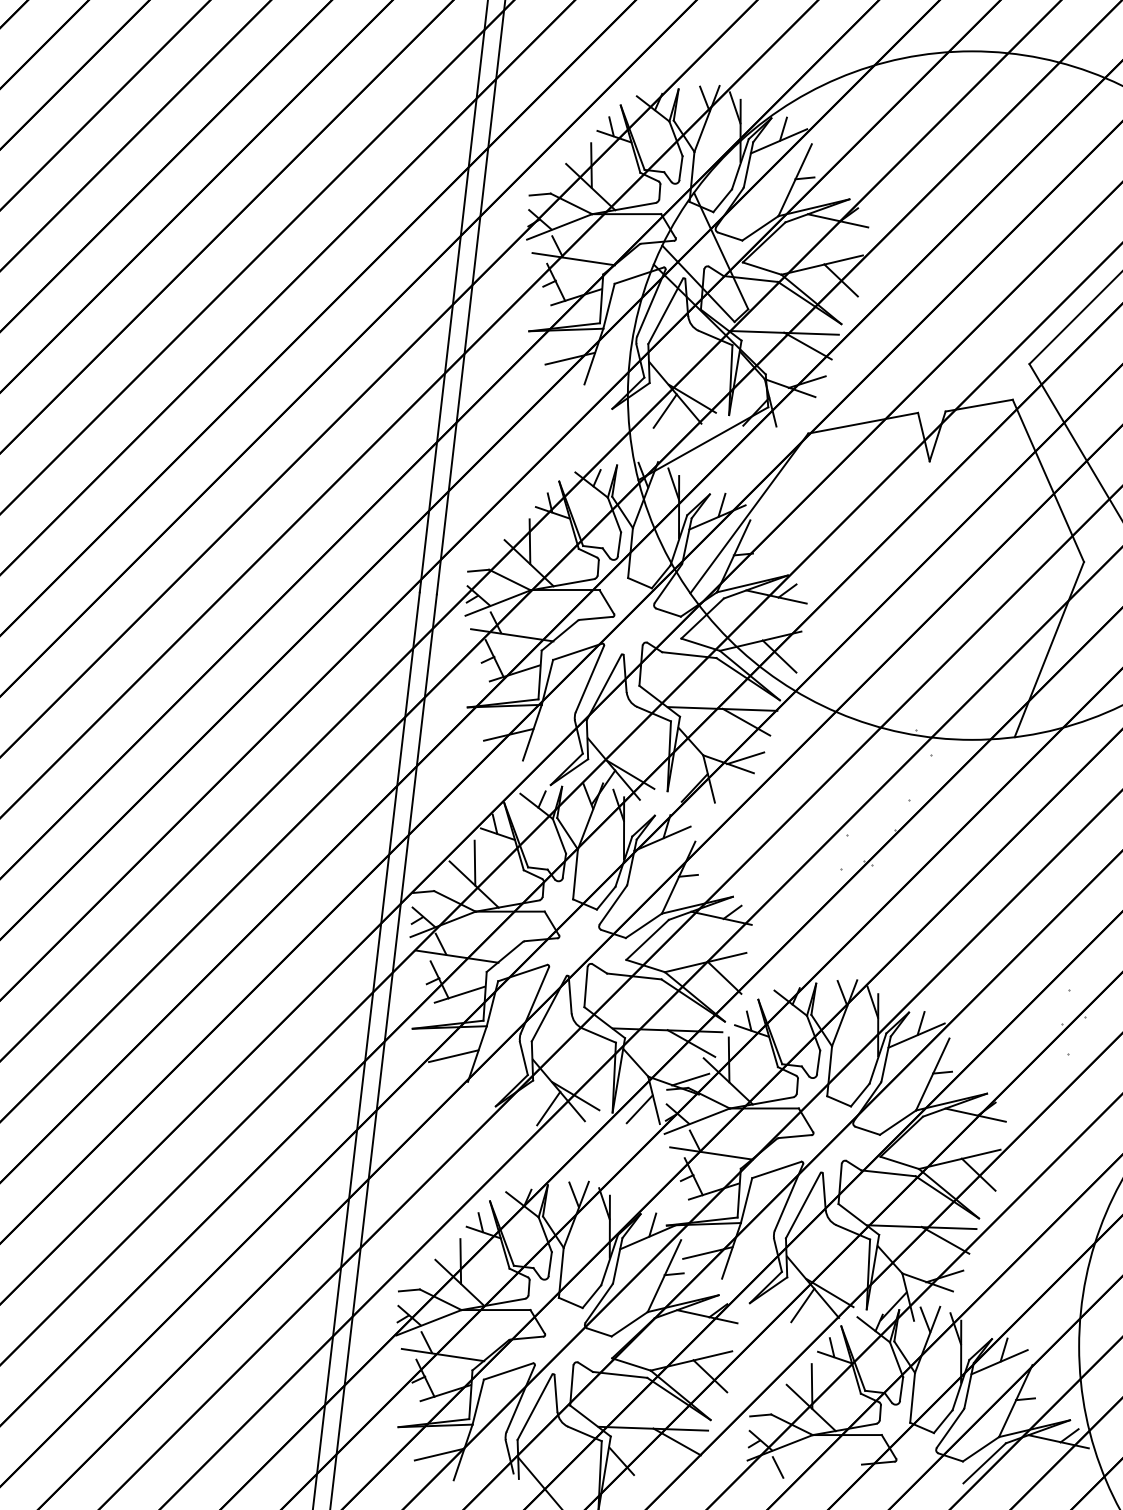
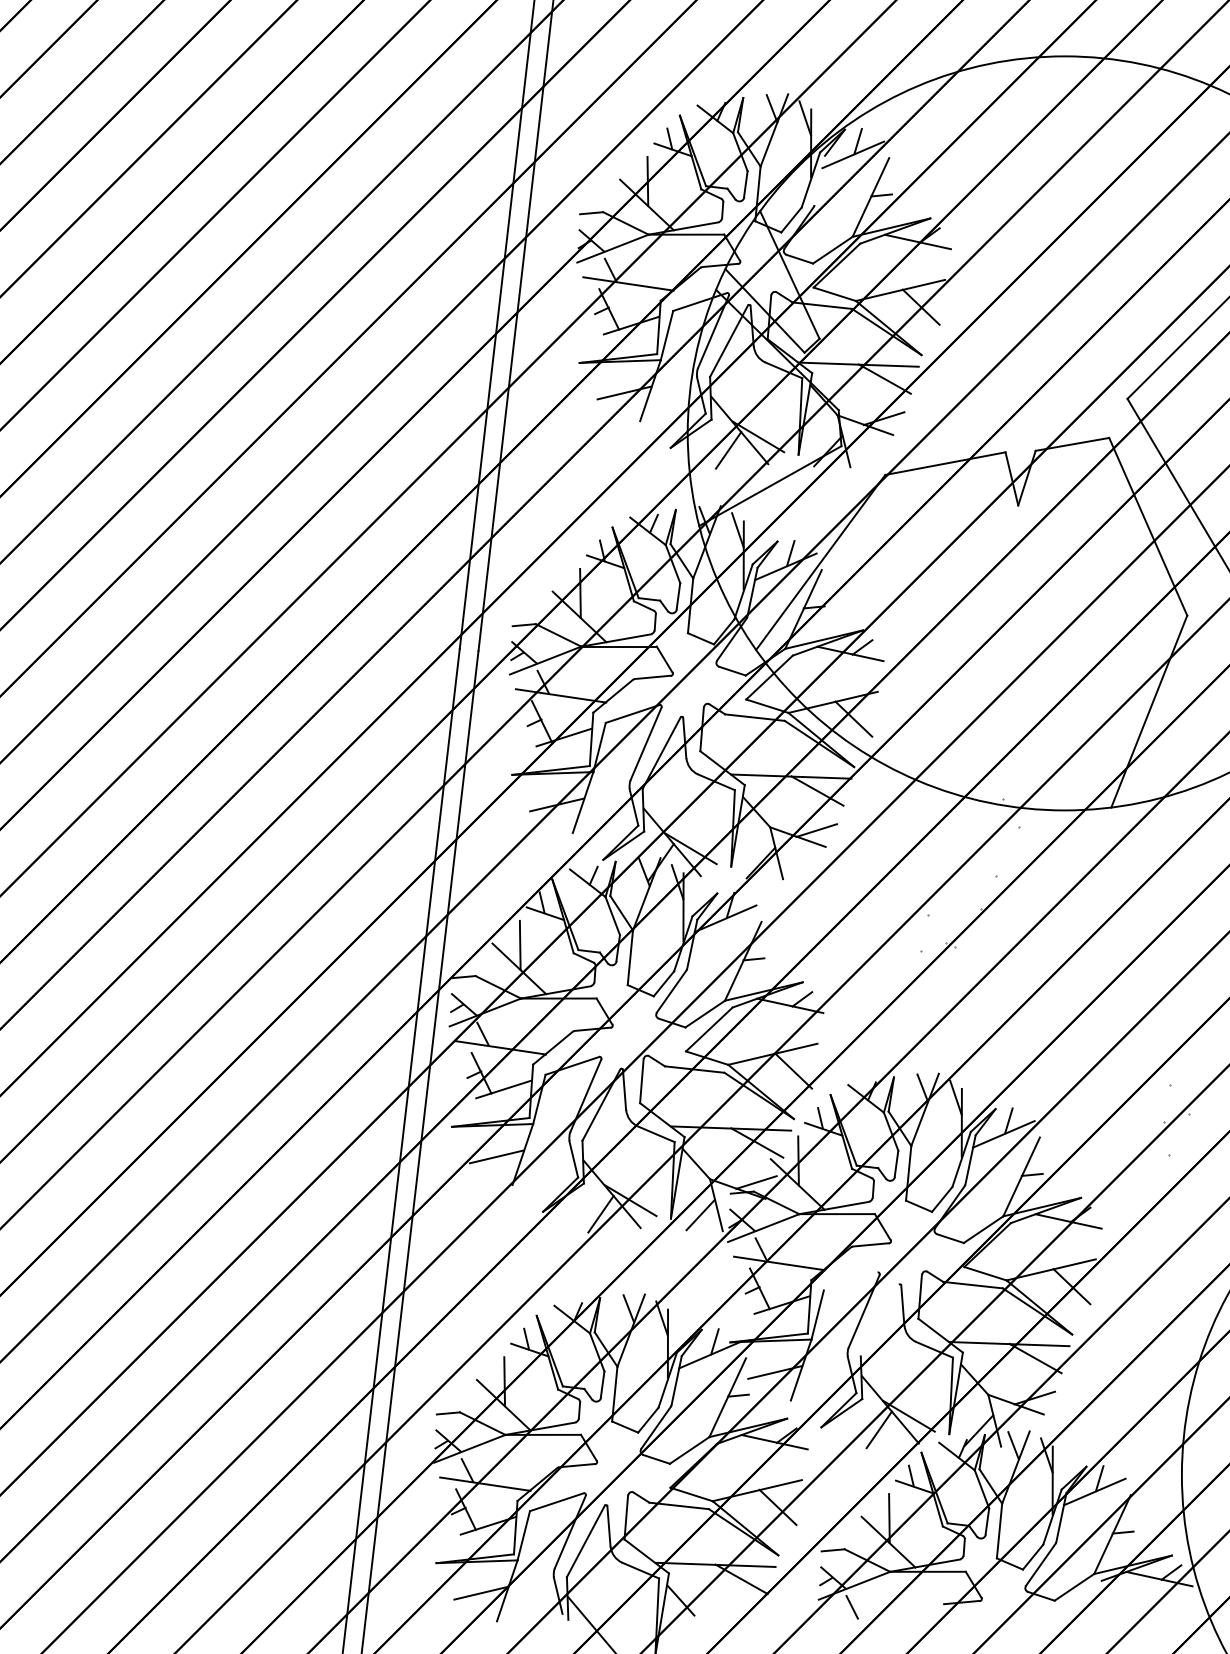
line: (748, 164) -> (819, 180), removed
line: (776, 1169) -> (850, 1280), removed
line: (802, 1205) -> (878, 1320), removed
line: (984, 1463) -> (1078, 1602), removed

